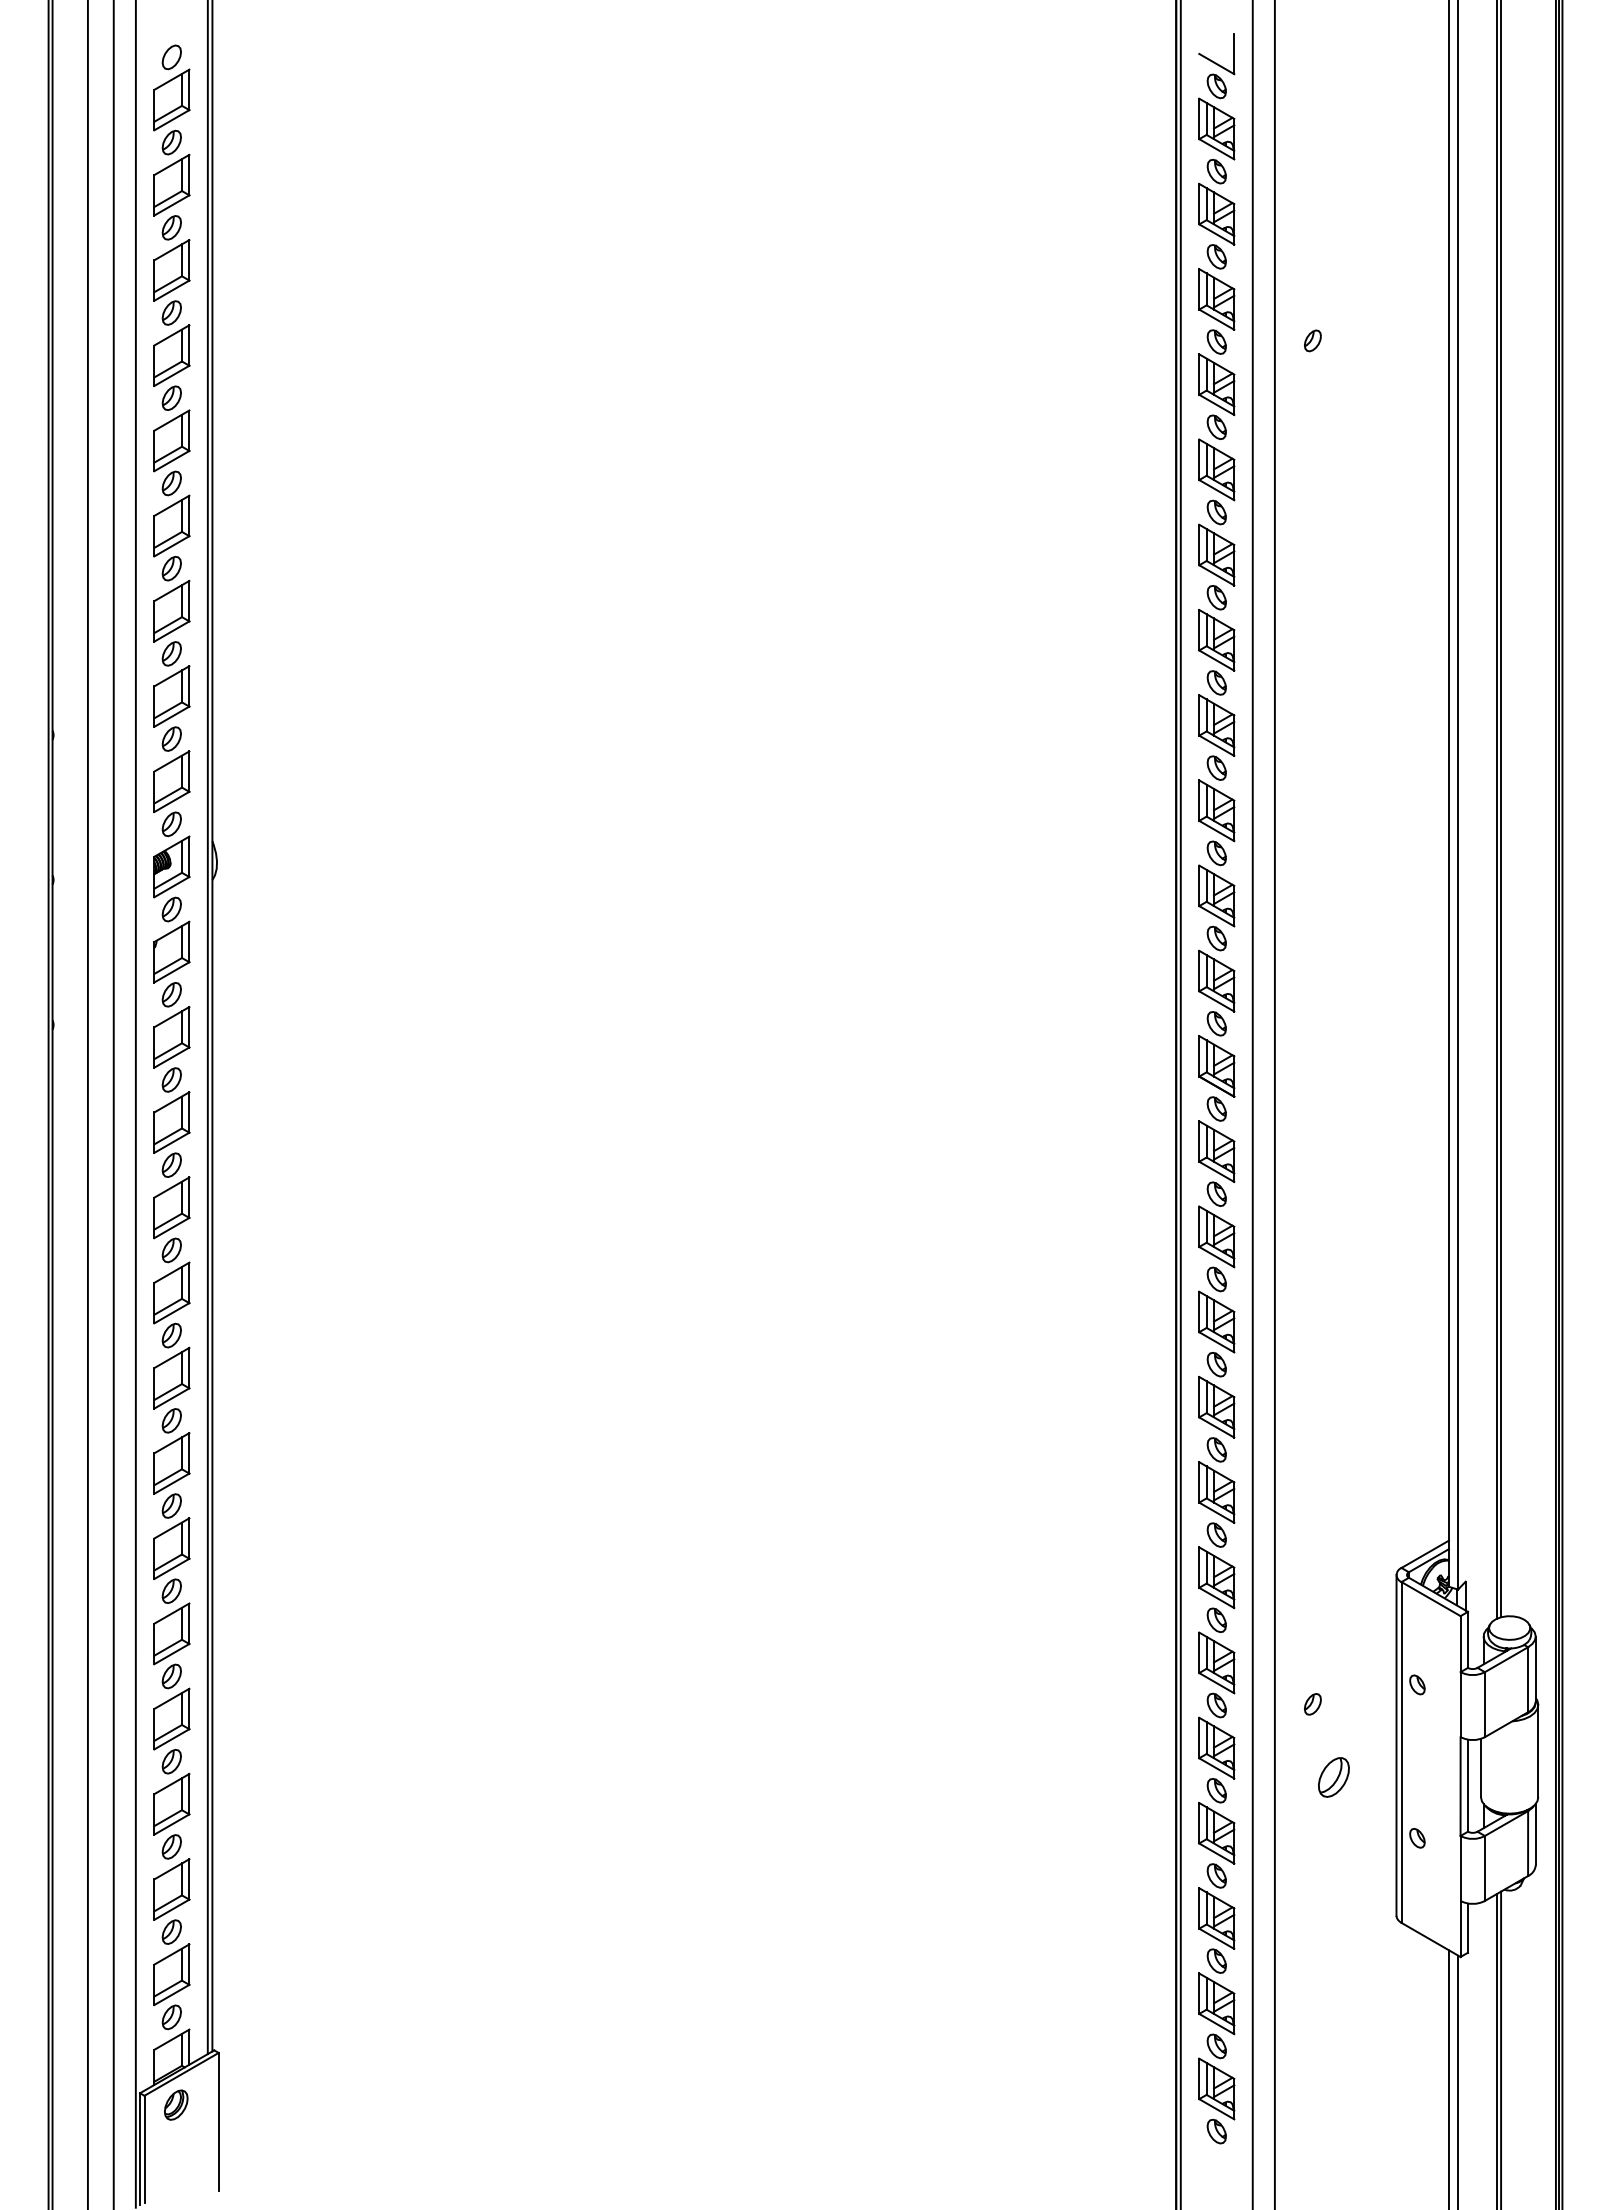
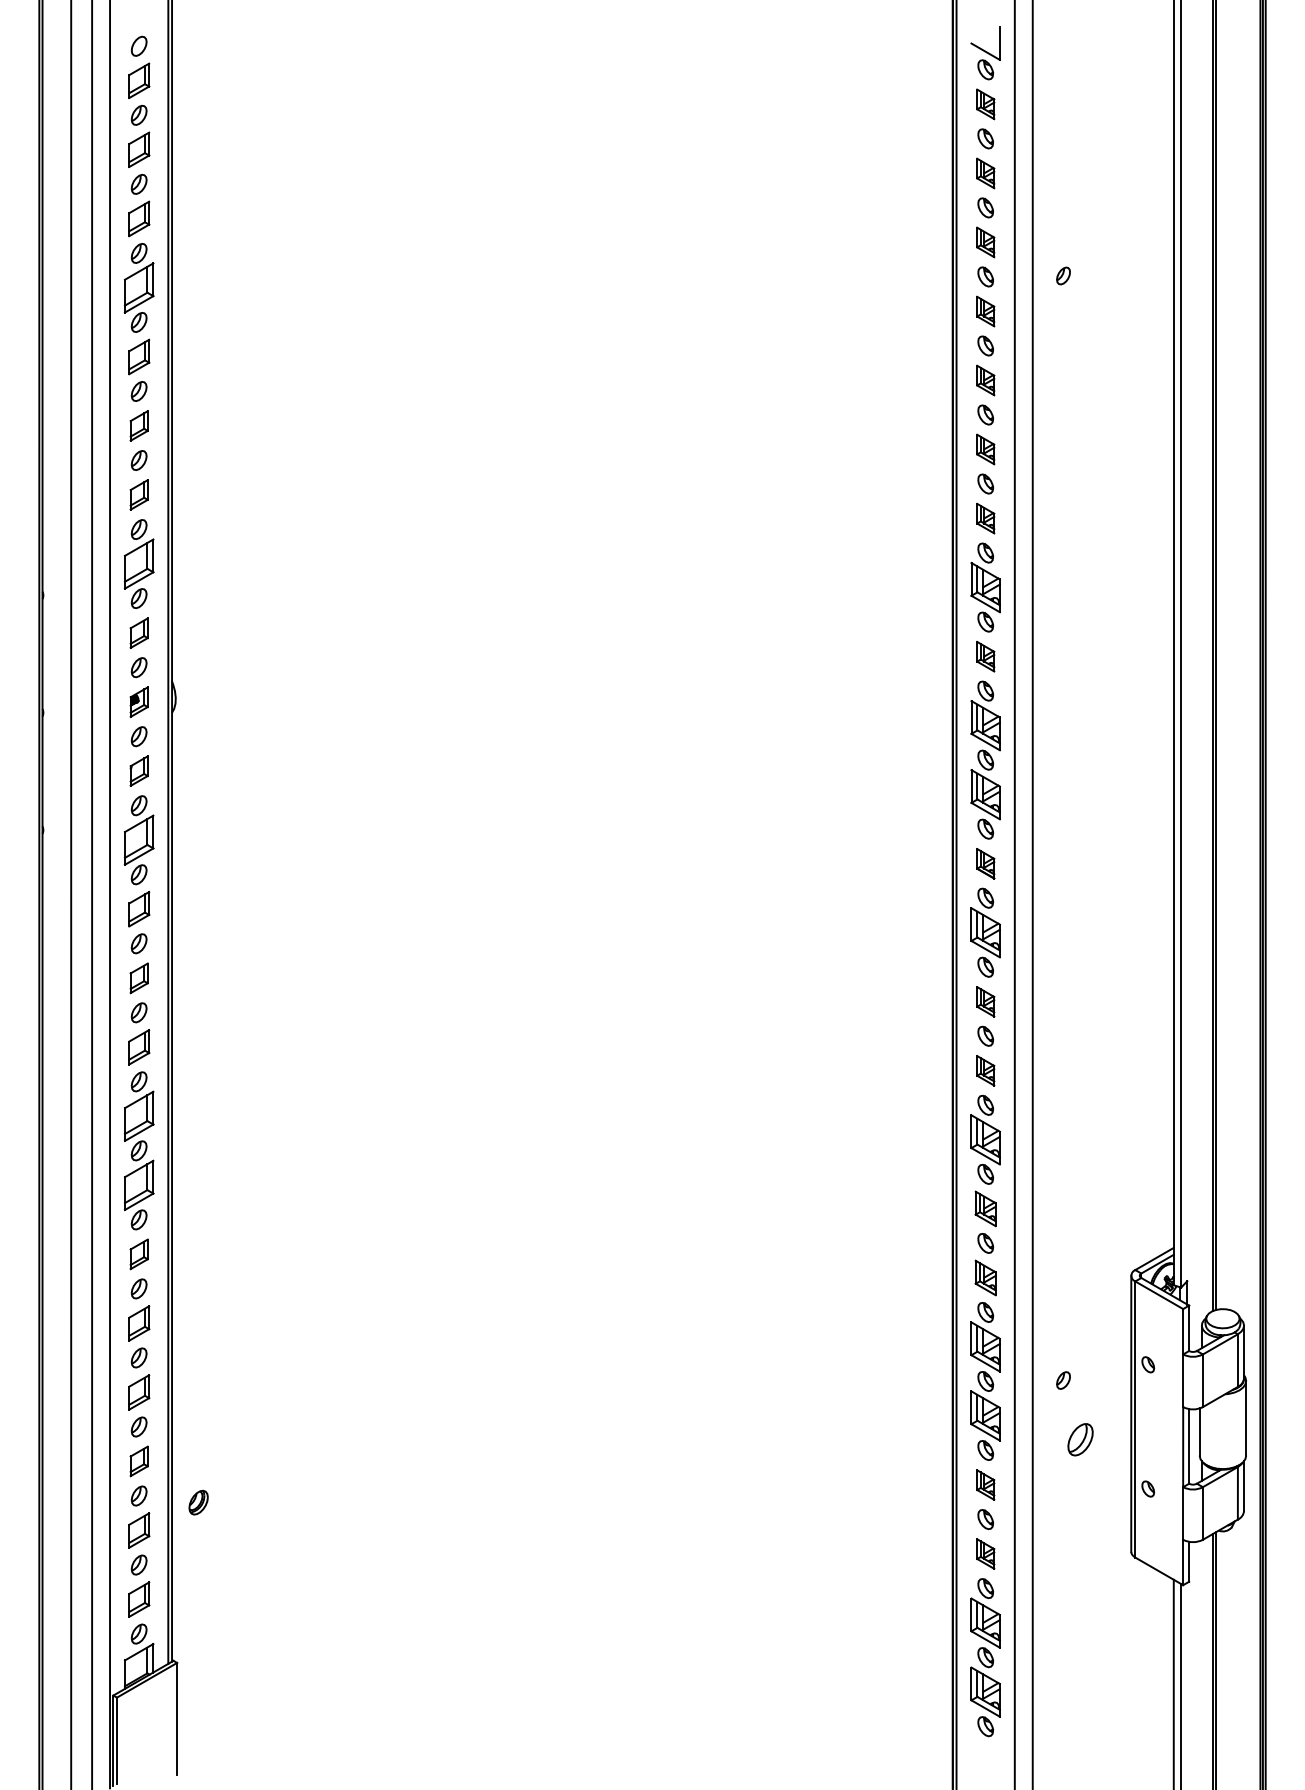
part: (171, 99) -> (138, 80), size x0.7
part: (1216, 128) -> (985, 103), size x0.6
part: (171, 184) -> (138, 149), size x0.7
part: (1216, 214) -> (985, 173), size x0.6
part: (171, 270) -> (138, 218), size x0.7
part: (1216, 299) -> (985, 242), size x0.6
part: (1216, 384) -> (985, 311), size x0.6
part: (171, 440) -> (138, 356), size x0.7
part: (1216, 469) -> (985, 380), size x0.6
part: (171, 525) -> (138, 425), size x0.6
part: (1216, 554) -> (985, 449), size x0.6
part: (171, 610) -> (138, 494), size x0.6
part: (1216, 640) -> (985, 518), size x0.6
part: (171, 781) -> (138, 632), size x0.6
part: (1216, 810) -> (985, 656), size x0.6
part: (171, 866) -> (138, 701), size x0.6
part: (171, 951) -> (138, 770), size x0.6
part: (1216, 1066) -> (985, 863), size x0.6
part: (171, 1122) -> (138, 909), size x0.7
part: (171, 1207) -> (138, 978), size x0.6
part: (1216, 1236) -> (985, 1001), size x0.6
part: (171, 1292) -> (138, 1046), size x0.7
part: (1216, 1321) -> (985, 1070), size x0.6
part: (1216, 1492) -> (985, 1208), size x0.7
part: (171, 1548) -> (138, 1254), size x0.6
part: (1216, 1577) -> (985, 1277), size x0.7
part: (171, 1633) -> (138, 1323), size x0.7
part: (171, 1718) -> (138, 1391), size x0.7
part: (171, 1803) -> (138, 1460), size x0.6
part: (1216, 1833) -> (985, 1485), size x0.6
part: (171, 1889) -> (138, 1530), size x0.7
part: (1216, 1918) -> (985, 1554), size x0.6
part: (171, 1974) -> (138, 1599), size x0.7
part: (176, 2104) -> (198, 1502), moved

